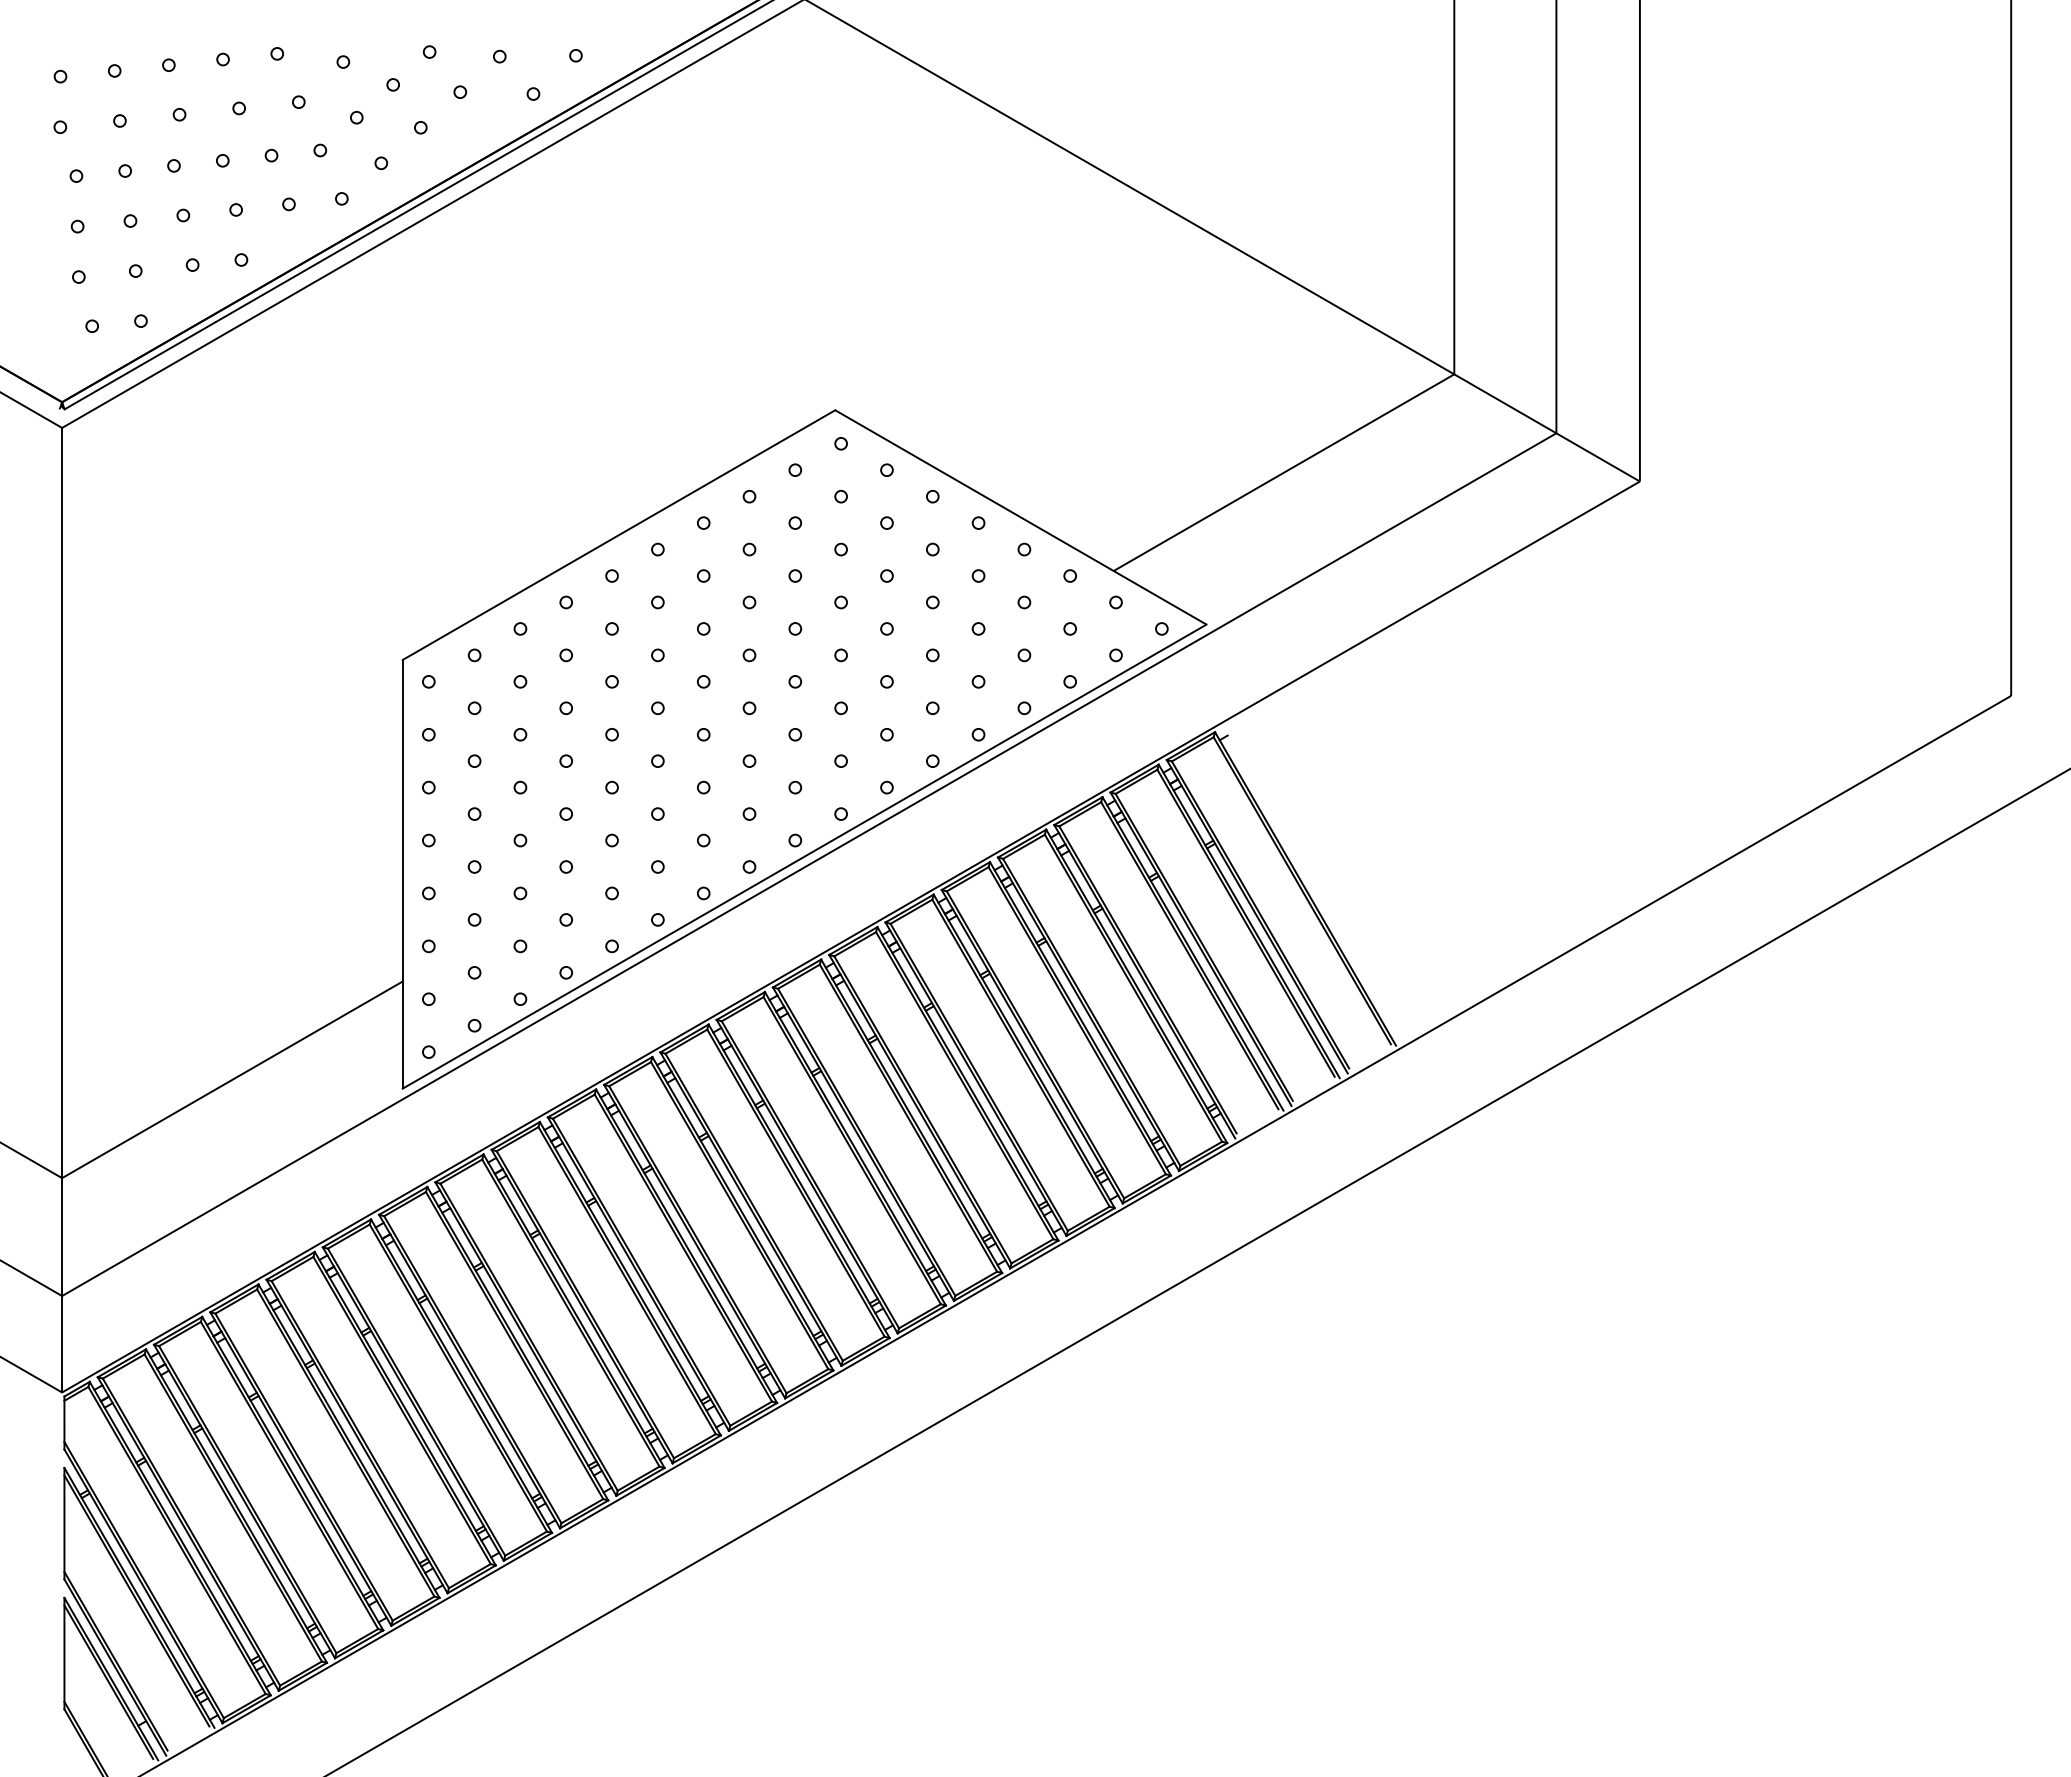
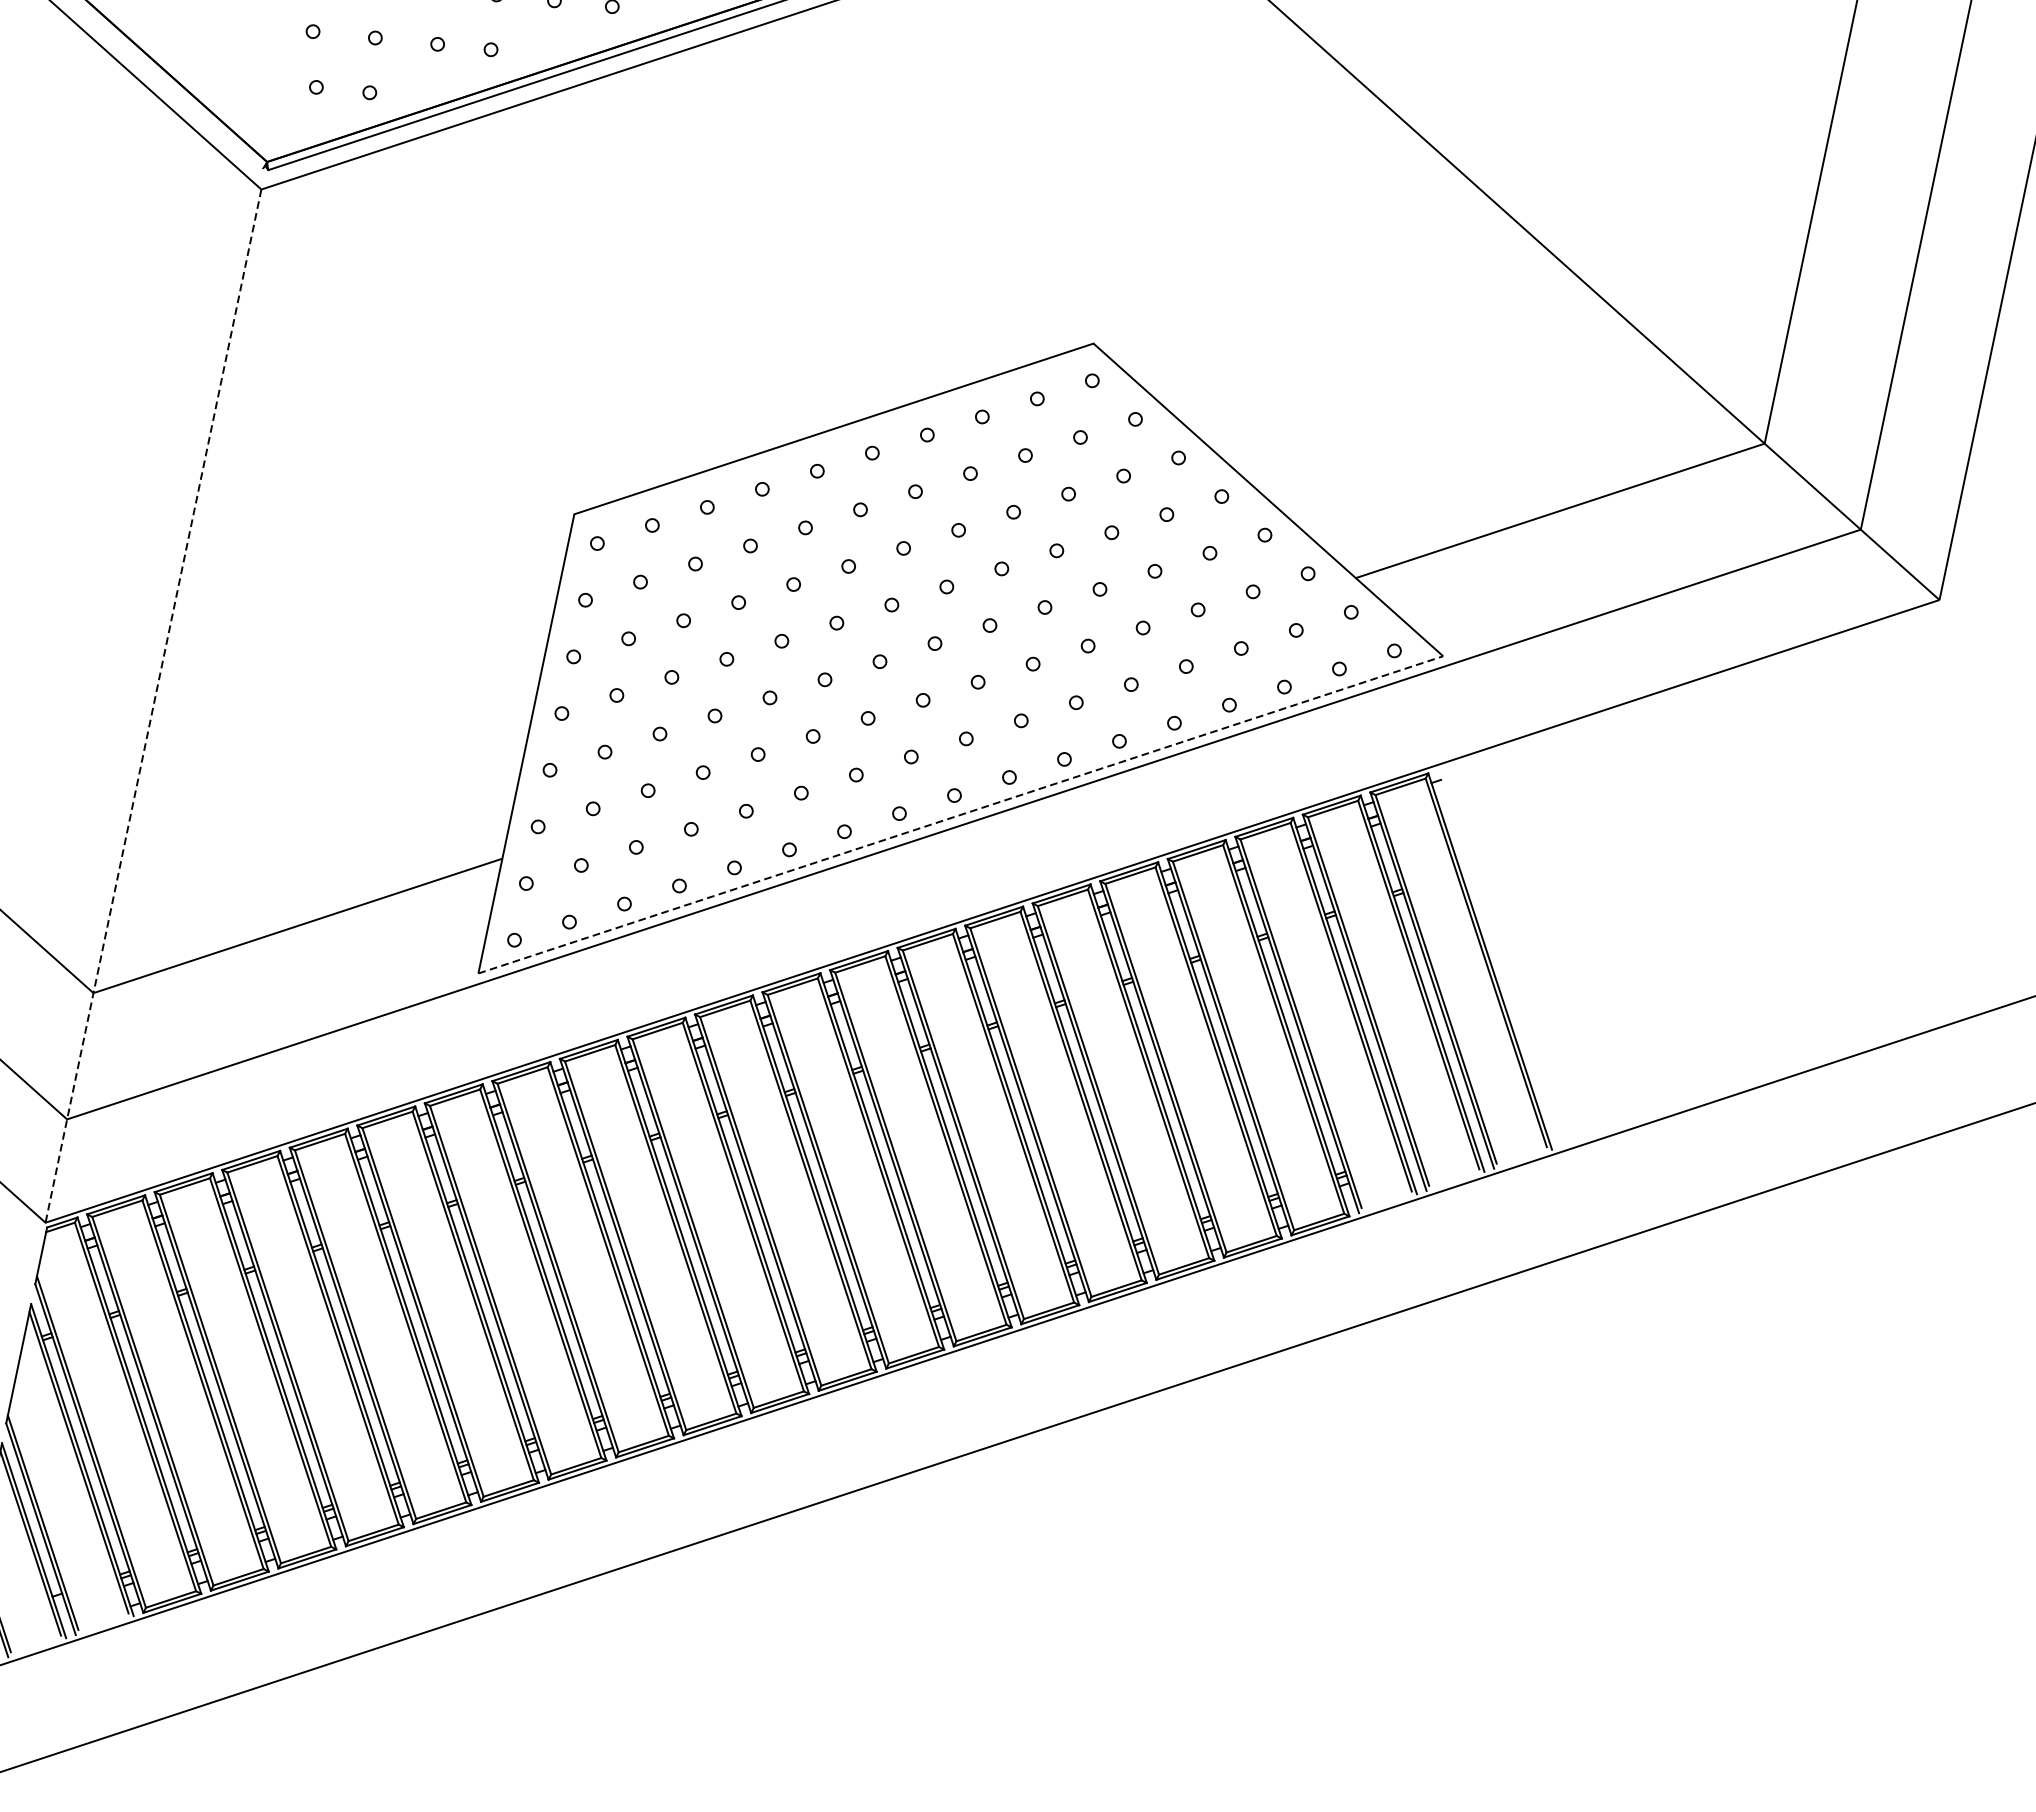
line: (805, 856) -> (961, 814), solid -> dashed
line: (62, 910) -> (153, 706), solid -> dashed

